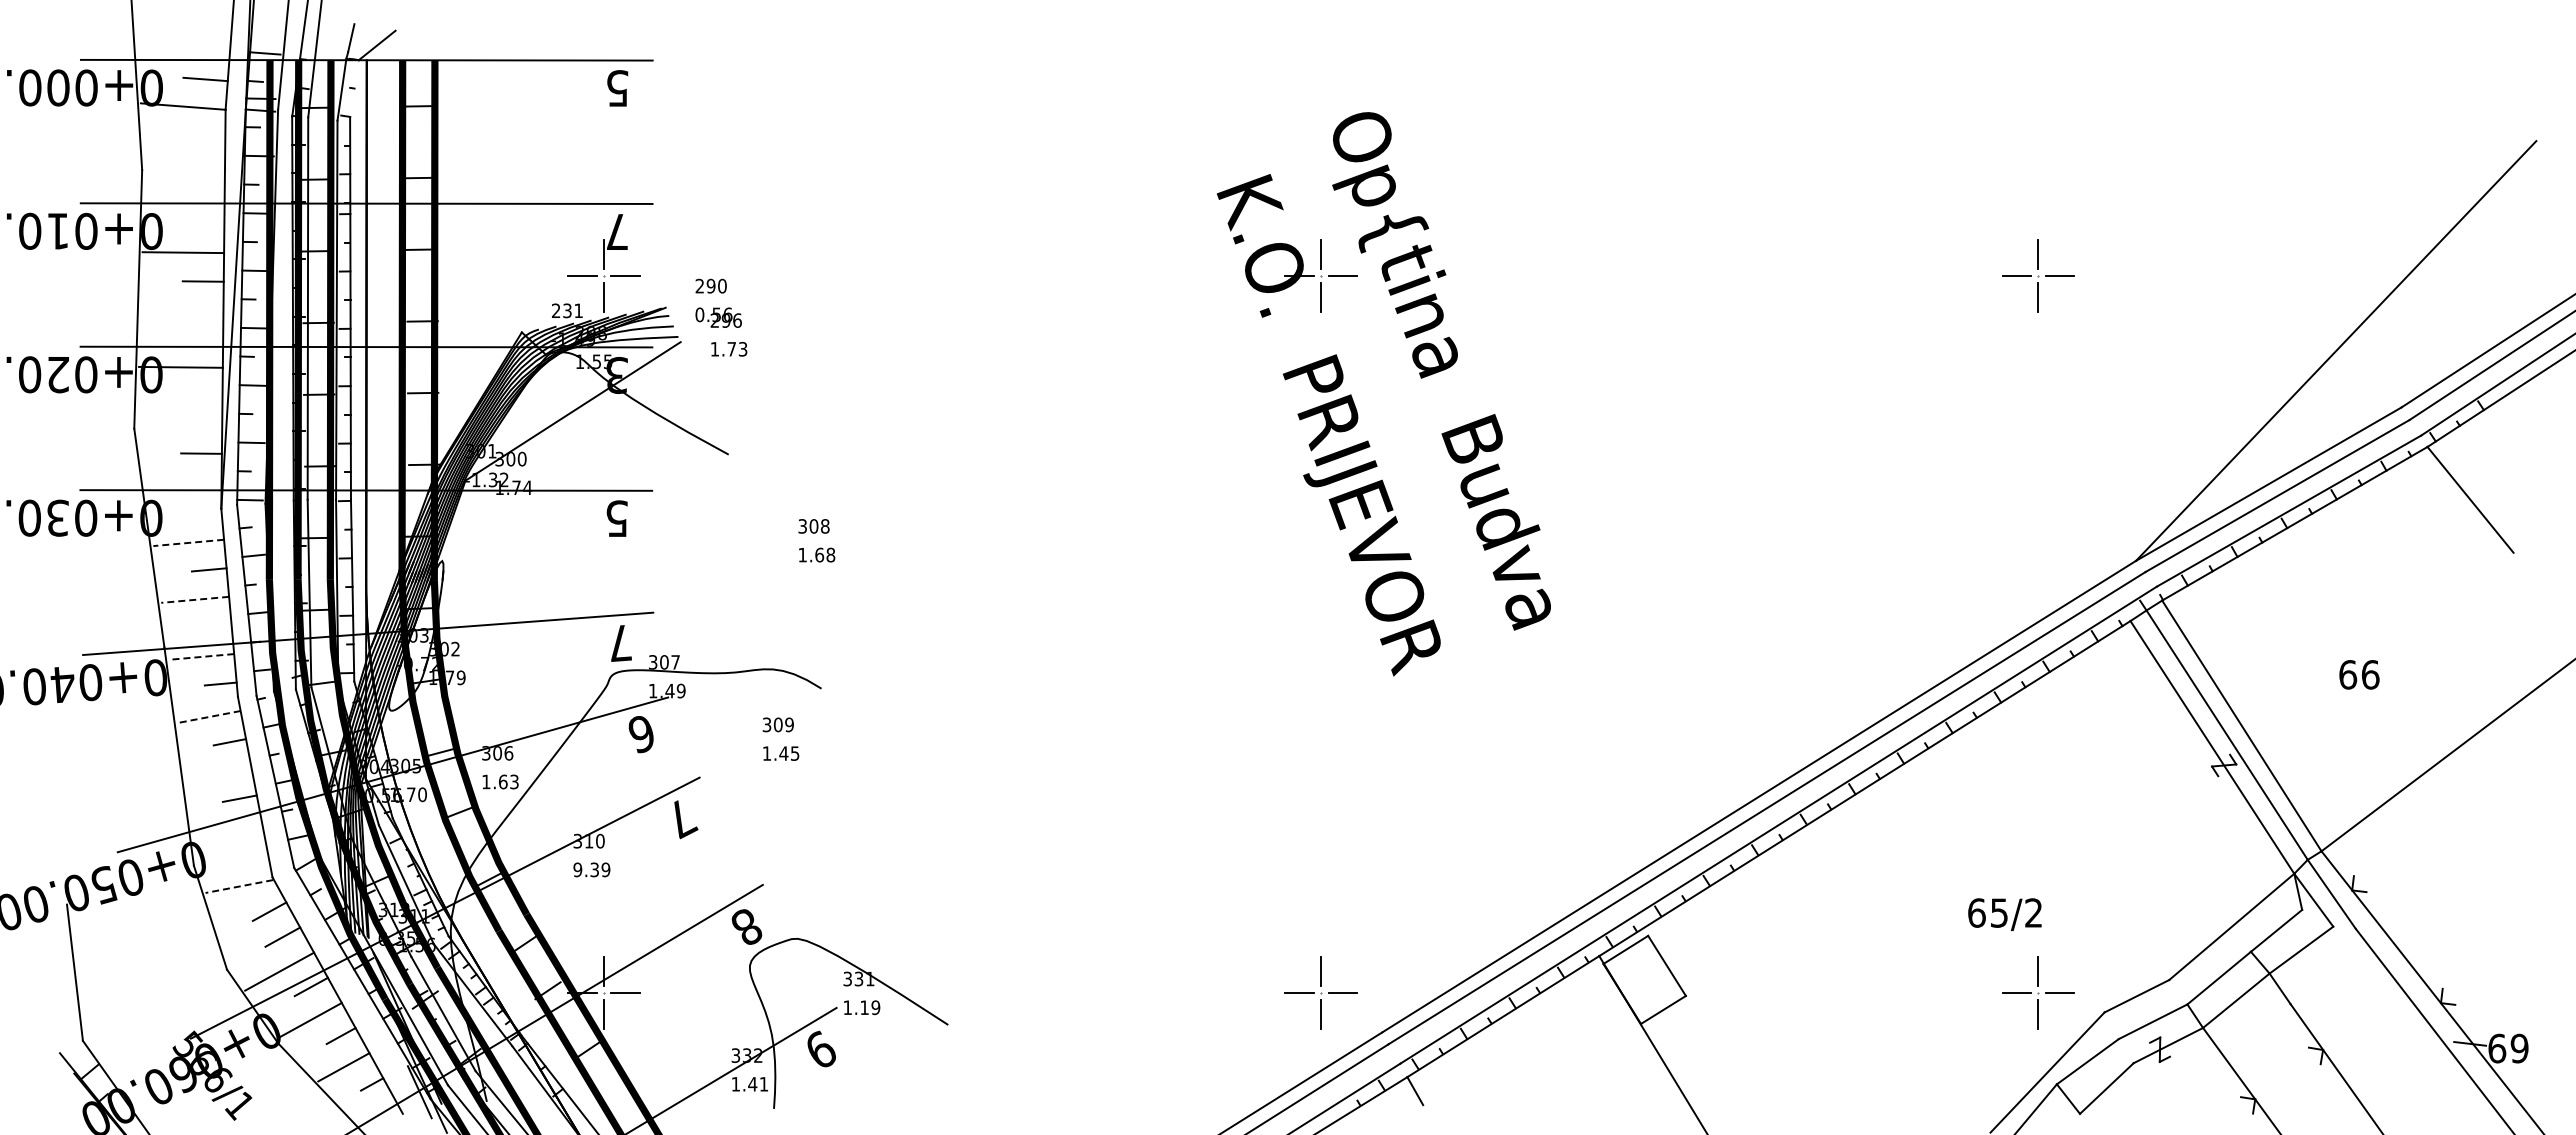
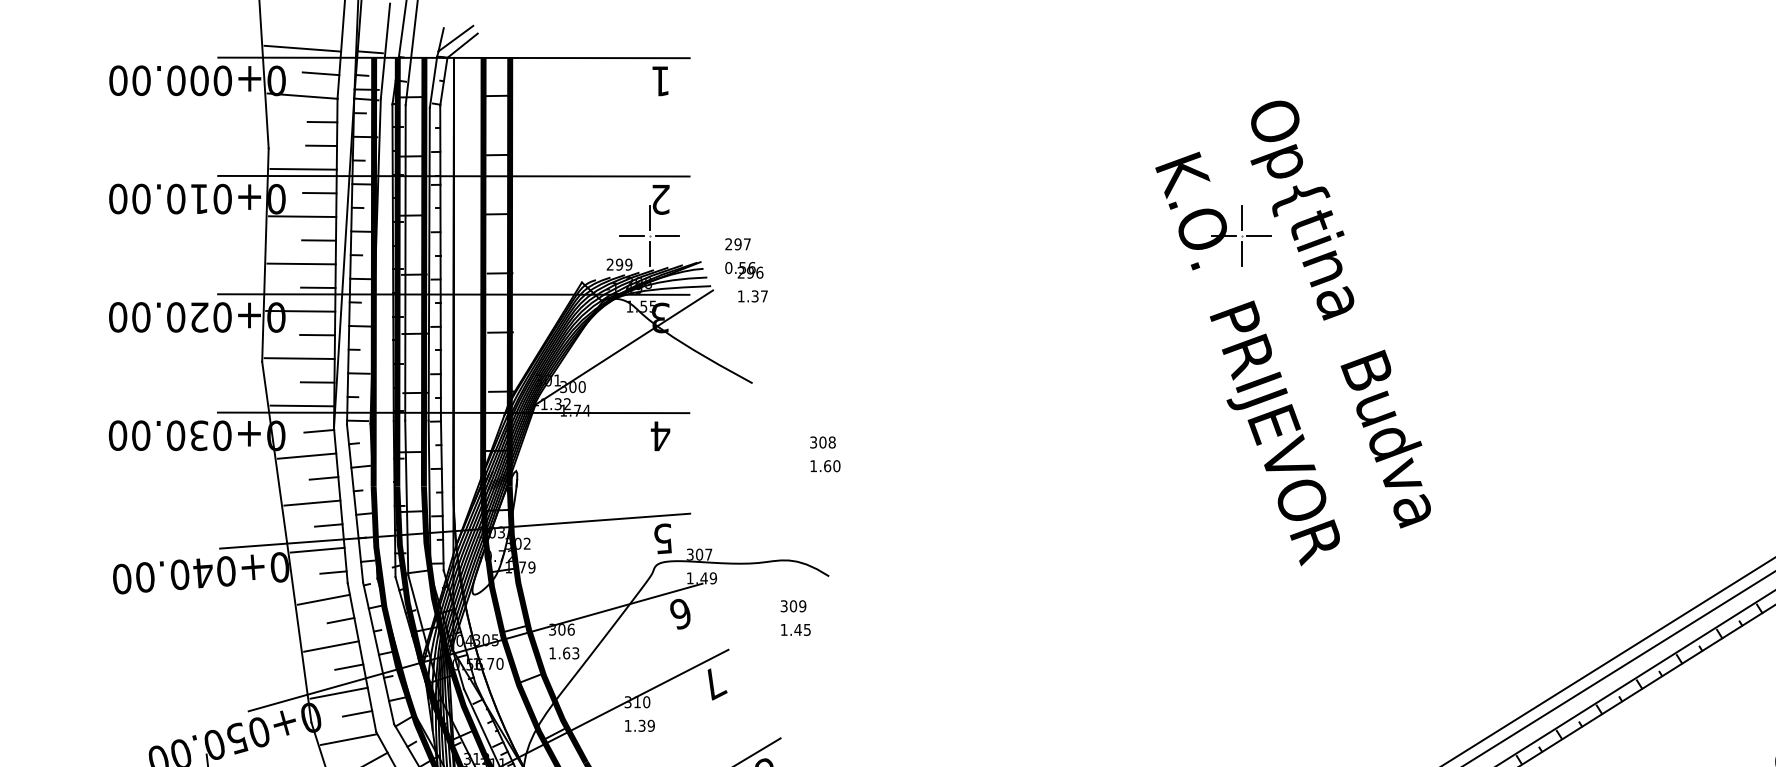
line: (369, 36) -> (456, 38), added
line: (183, 48) -> (302, 48), added
text: (617, 88) -> (660, 81), 5 -> 1
line: (354, 89) -> (443, 82), added
line: (207, 137) -> (322, 121), added
line: (206, 166) -> (321, 145), added
line: (184, 194) -> (303, 168), added
line: (203, 223) -> (319, 192), added
text: (617, 232) -> (660, 200), 7 -> 2
text: (722, 285) -> (747, 243), 290 -> 297
line: (181, 309) -> (301, 263), added
text: (573, 310) -> (624, 264), 231 -> 299
line: (202, 338) -> (318, 287), added
text: (737, 348) -> (759, 295), 1.73 -> 1.37
line: (201, 396) -> (317, 335), added
line: (179, 424) -> (299, 358), added
line: (182, 481) -> (301, 405), added
line: (203, 512) -> (319, 431), added
text: (616, 518) -> (660, 435), 5 -> 4
line: (188, 542) -> (306, 455), dashed -> solid
text: (830, 555) -> (836, 466), 1.68 -> 1.60
line: (194, 599) -> (311, 502), dashed -> solid
line: (214, 626) -> (328, 525), added
text: (620, 642) -> (663, 538), 7 -> 5
line: (201, 656) -> (317, 549), dashed -> solid
line: (208, 717) -> (323, 600), dashed -> solid
line: (218, 773) -> (331, 646), added
line: (227, 829) -> (339, 692), added
line: (249, 854) -> (357, 713), added
text: (577, 869) -> (627, 725), 9.39 -> 1.39
line: (238, 886) -> (348, 739), dashed -> solid

